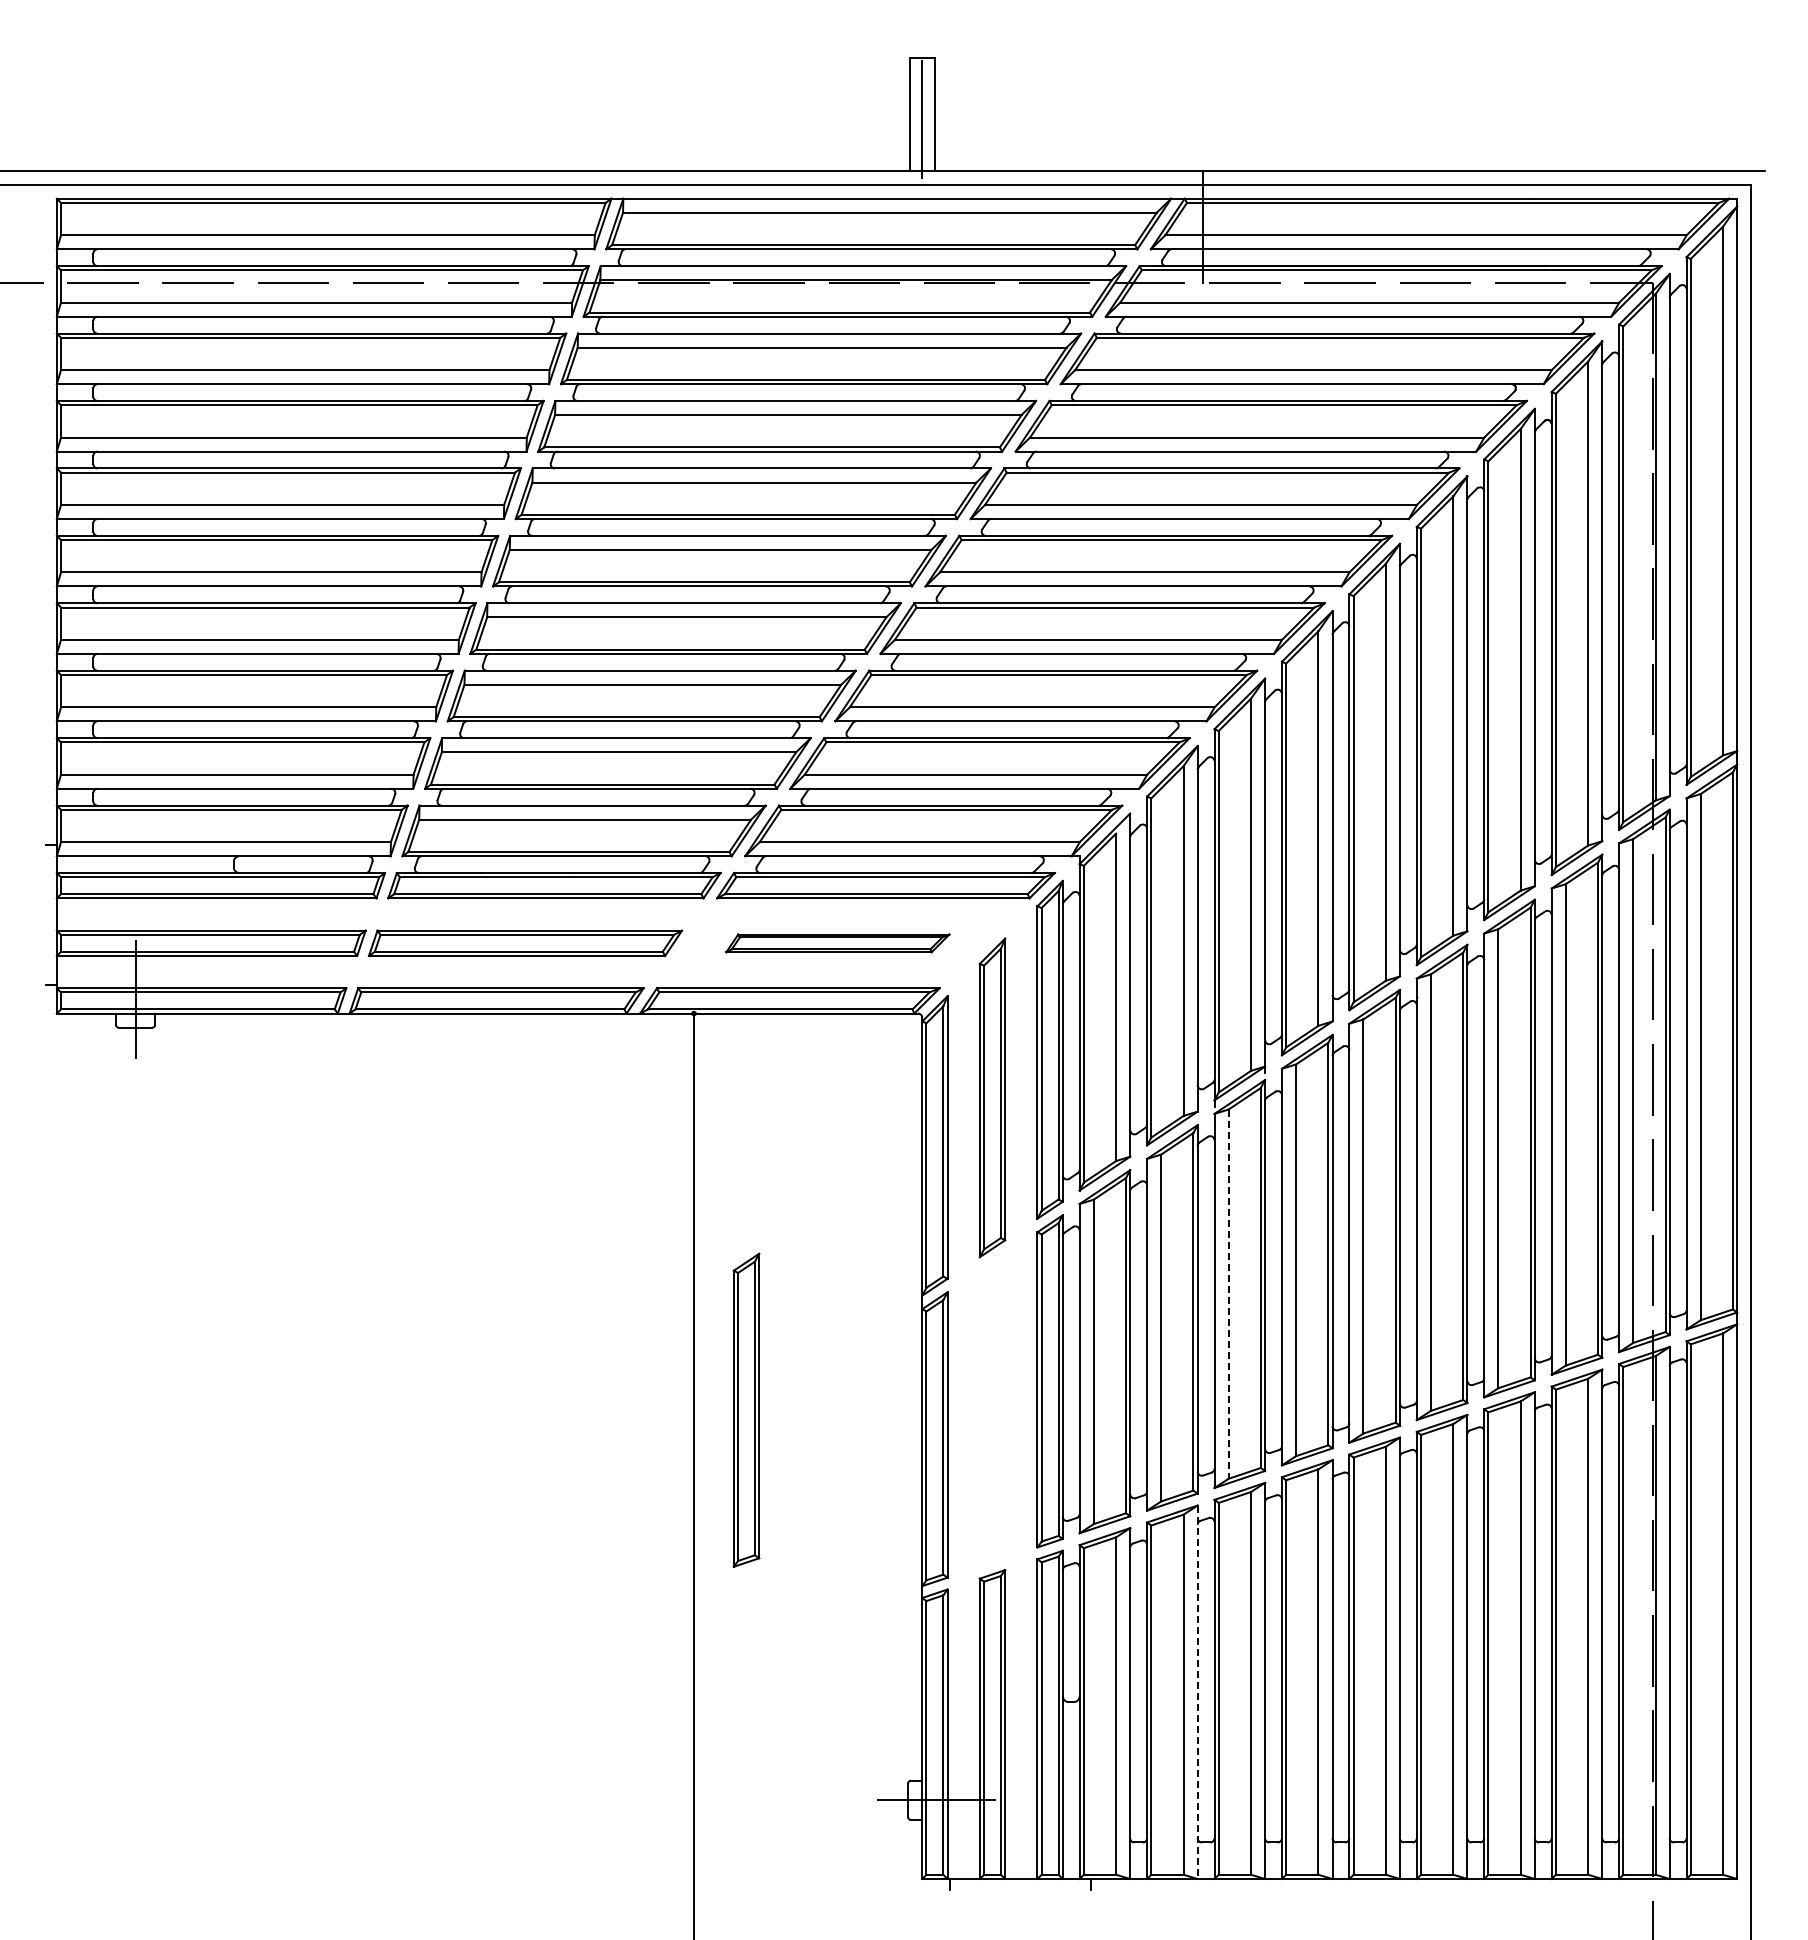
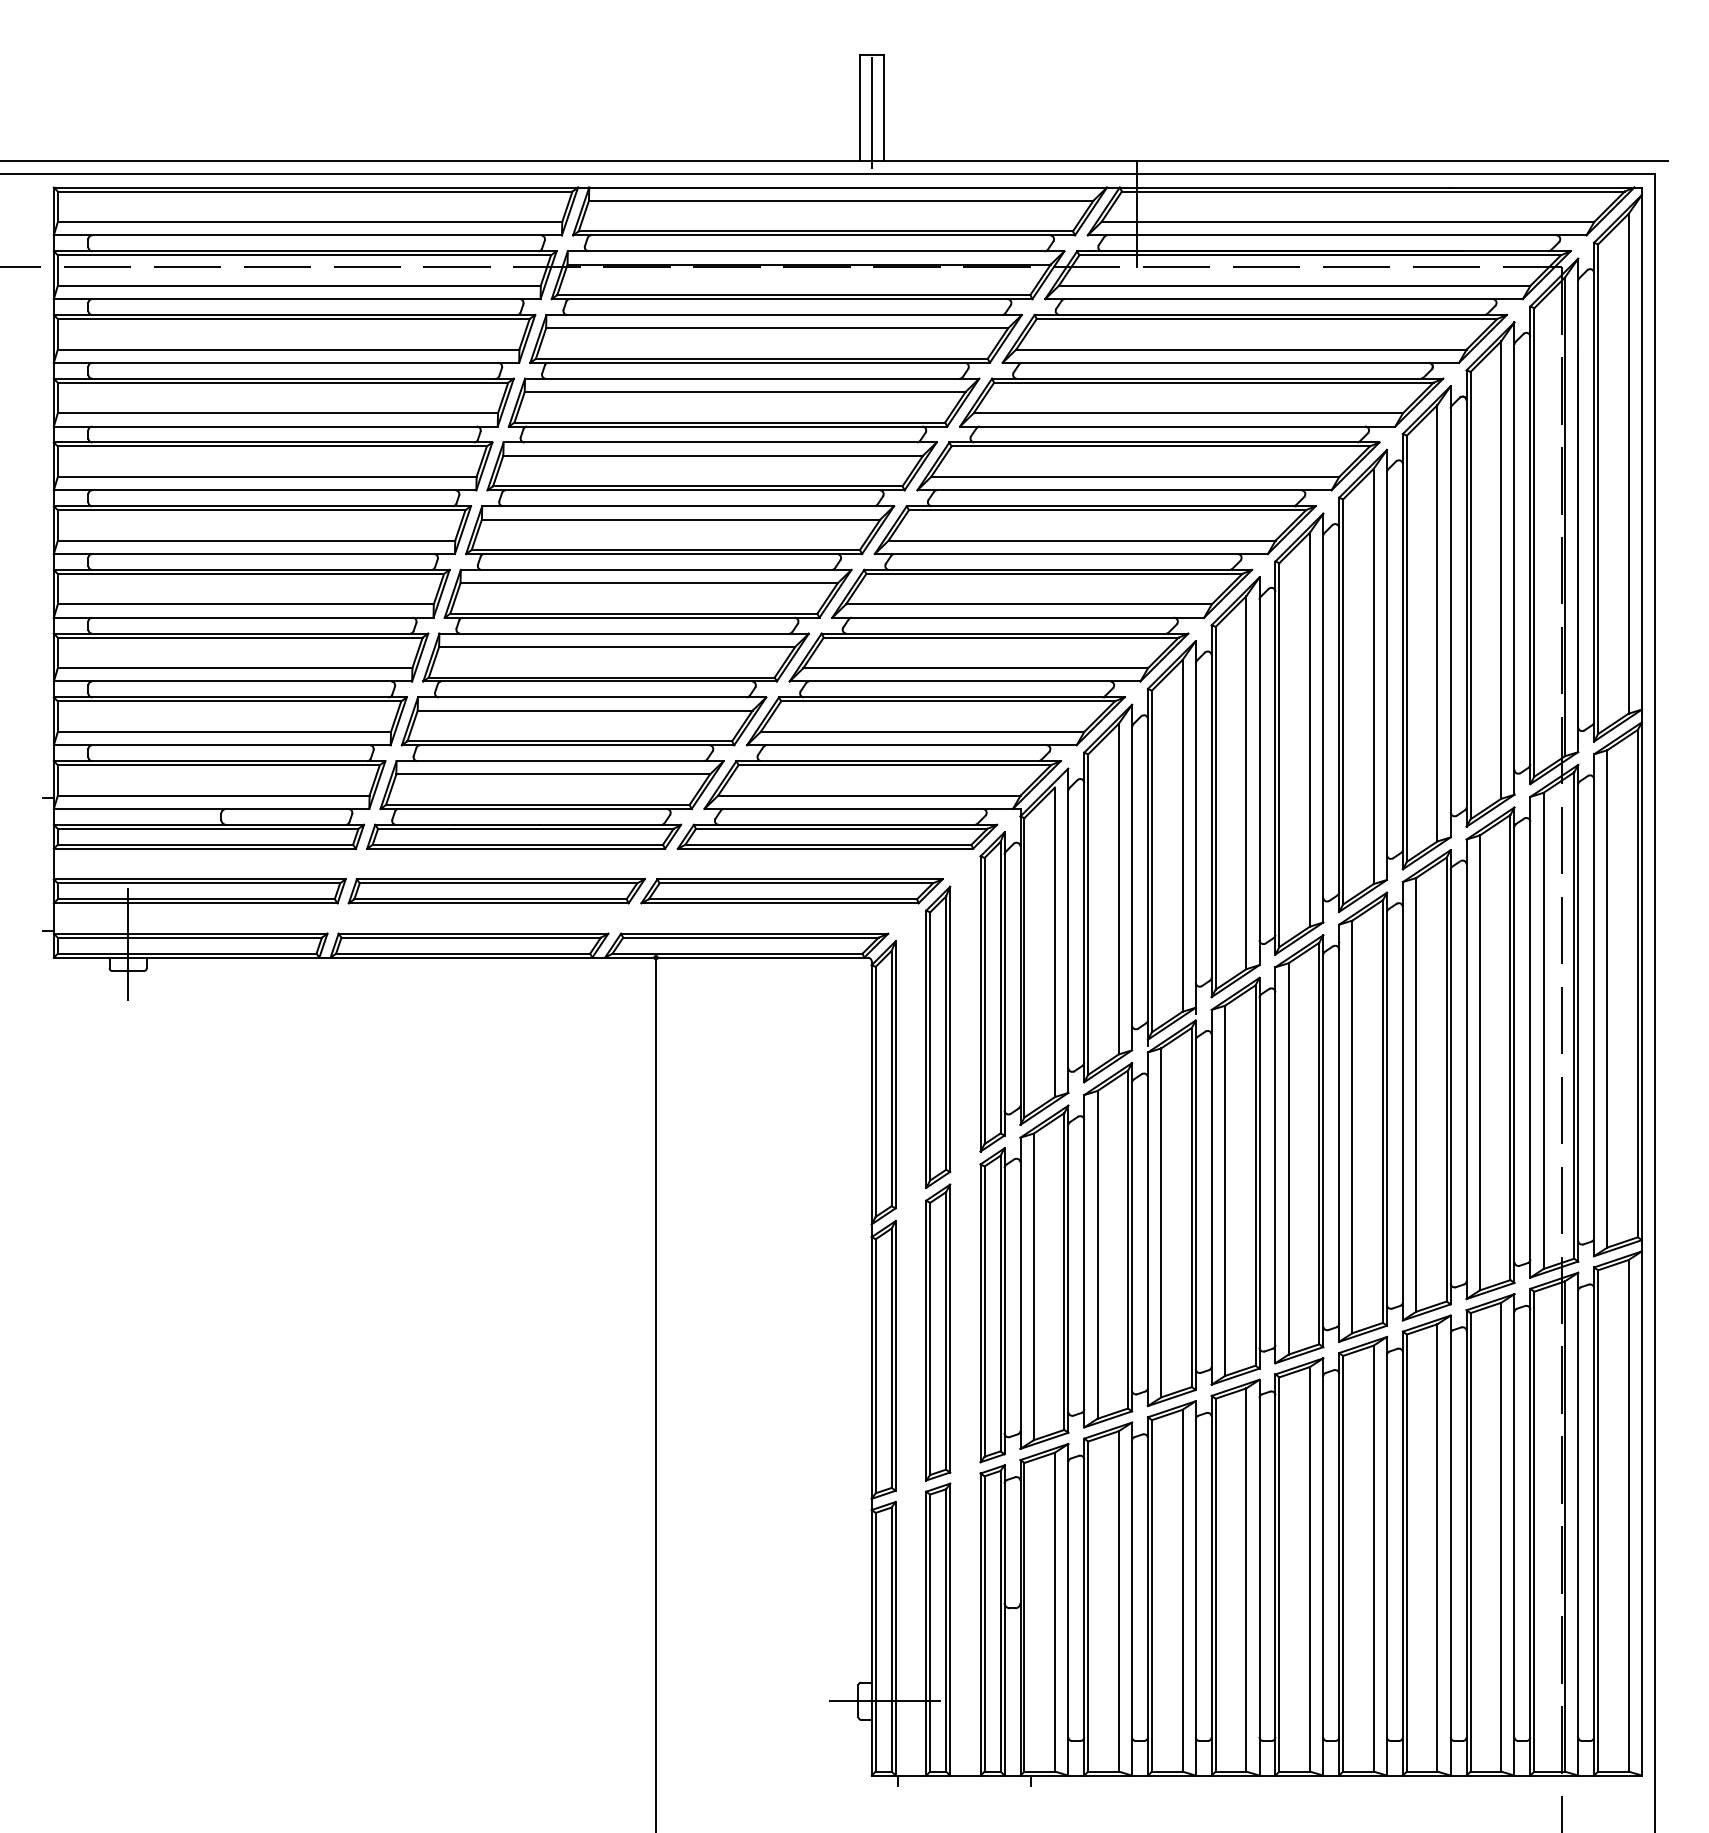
part: (837, 943) -> (791, 891), size x1.43
line: (1228, 1294) -> (1161, 1223), dashed -> solid
part: (746, 1409) -> (938, 1331), moved
line: (1197, 1692) -> (1131, 1599), dashed -> solid

